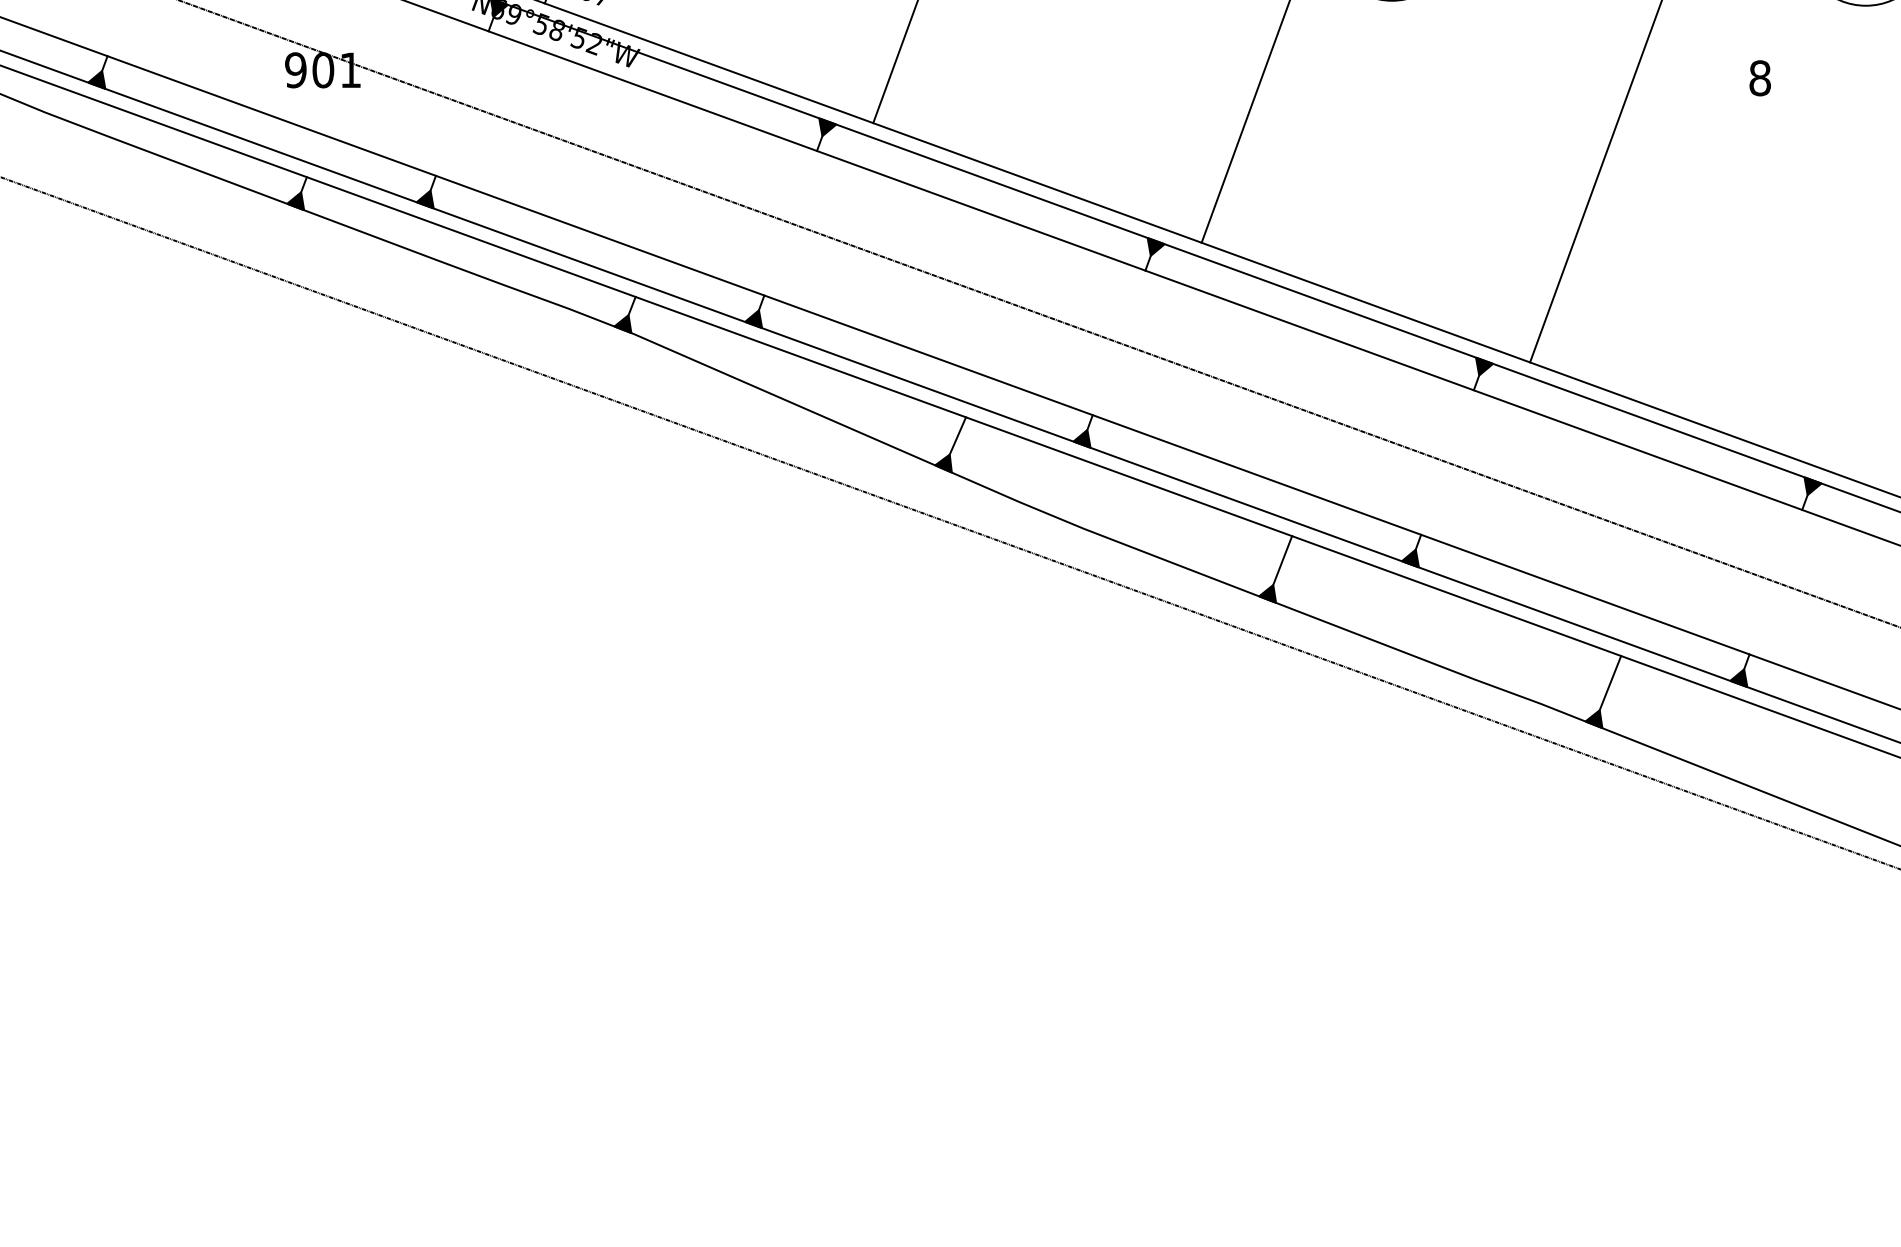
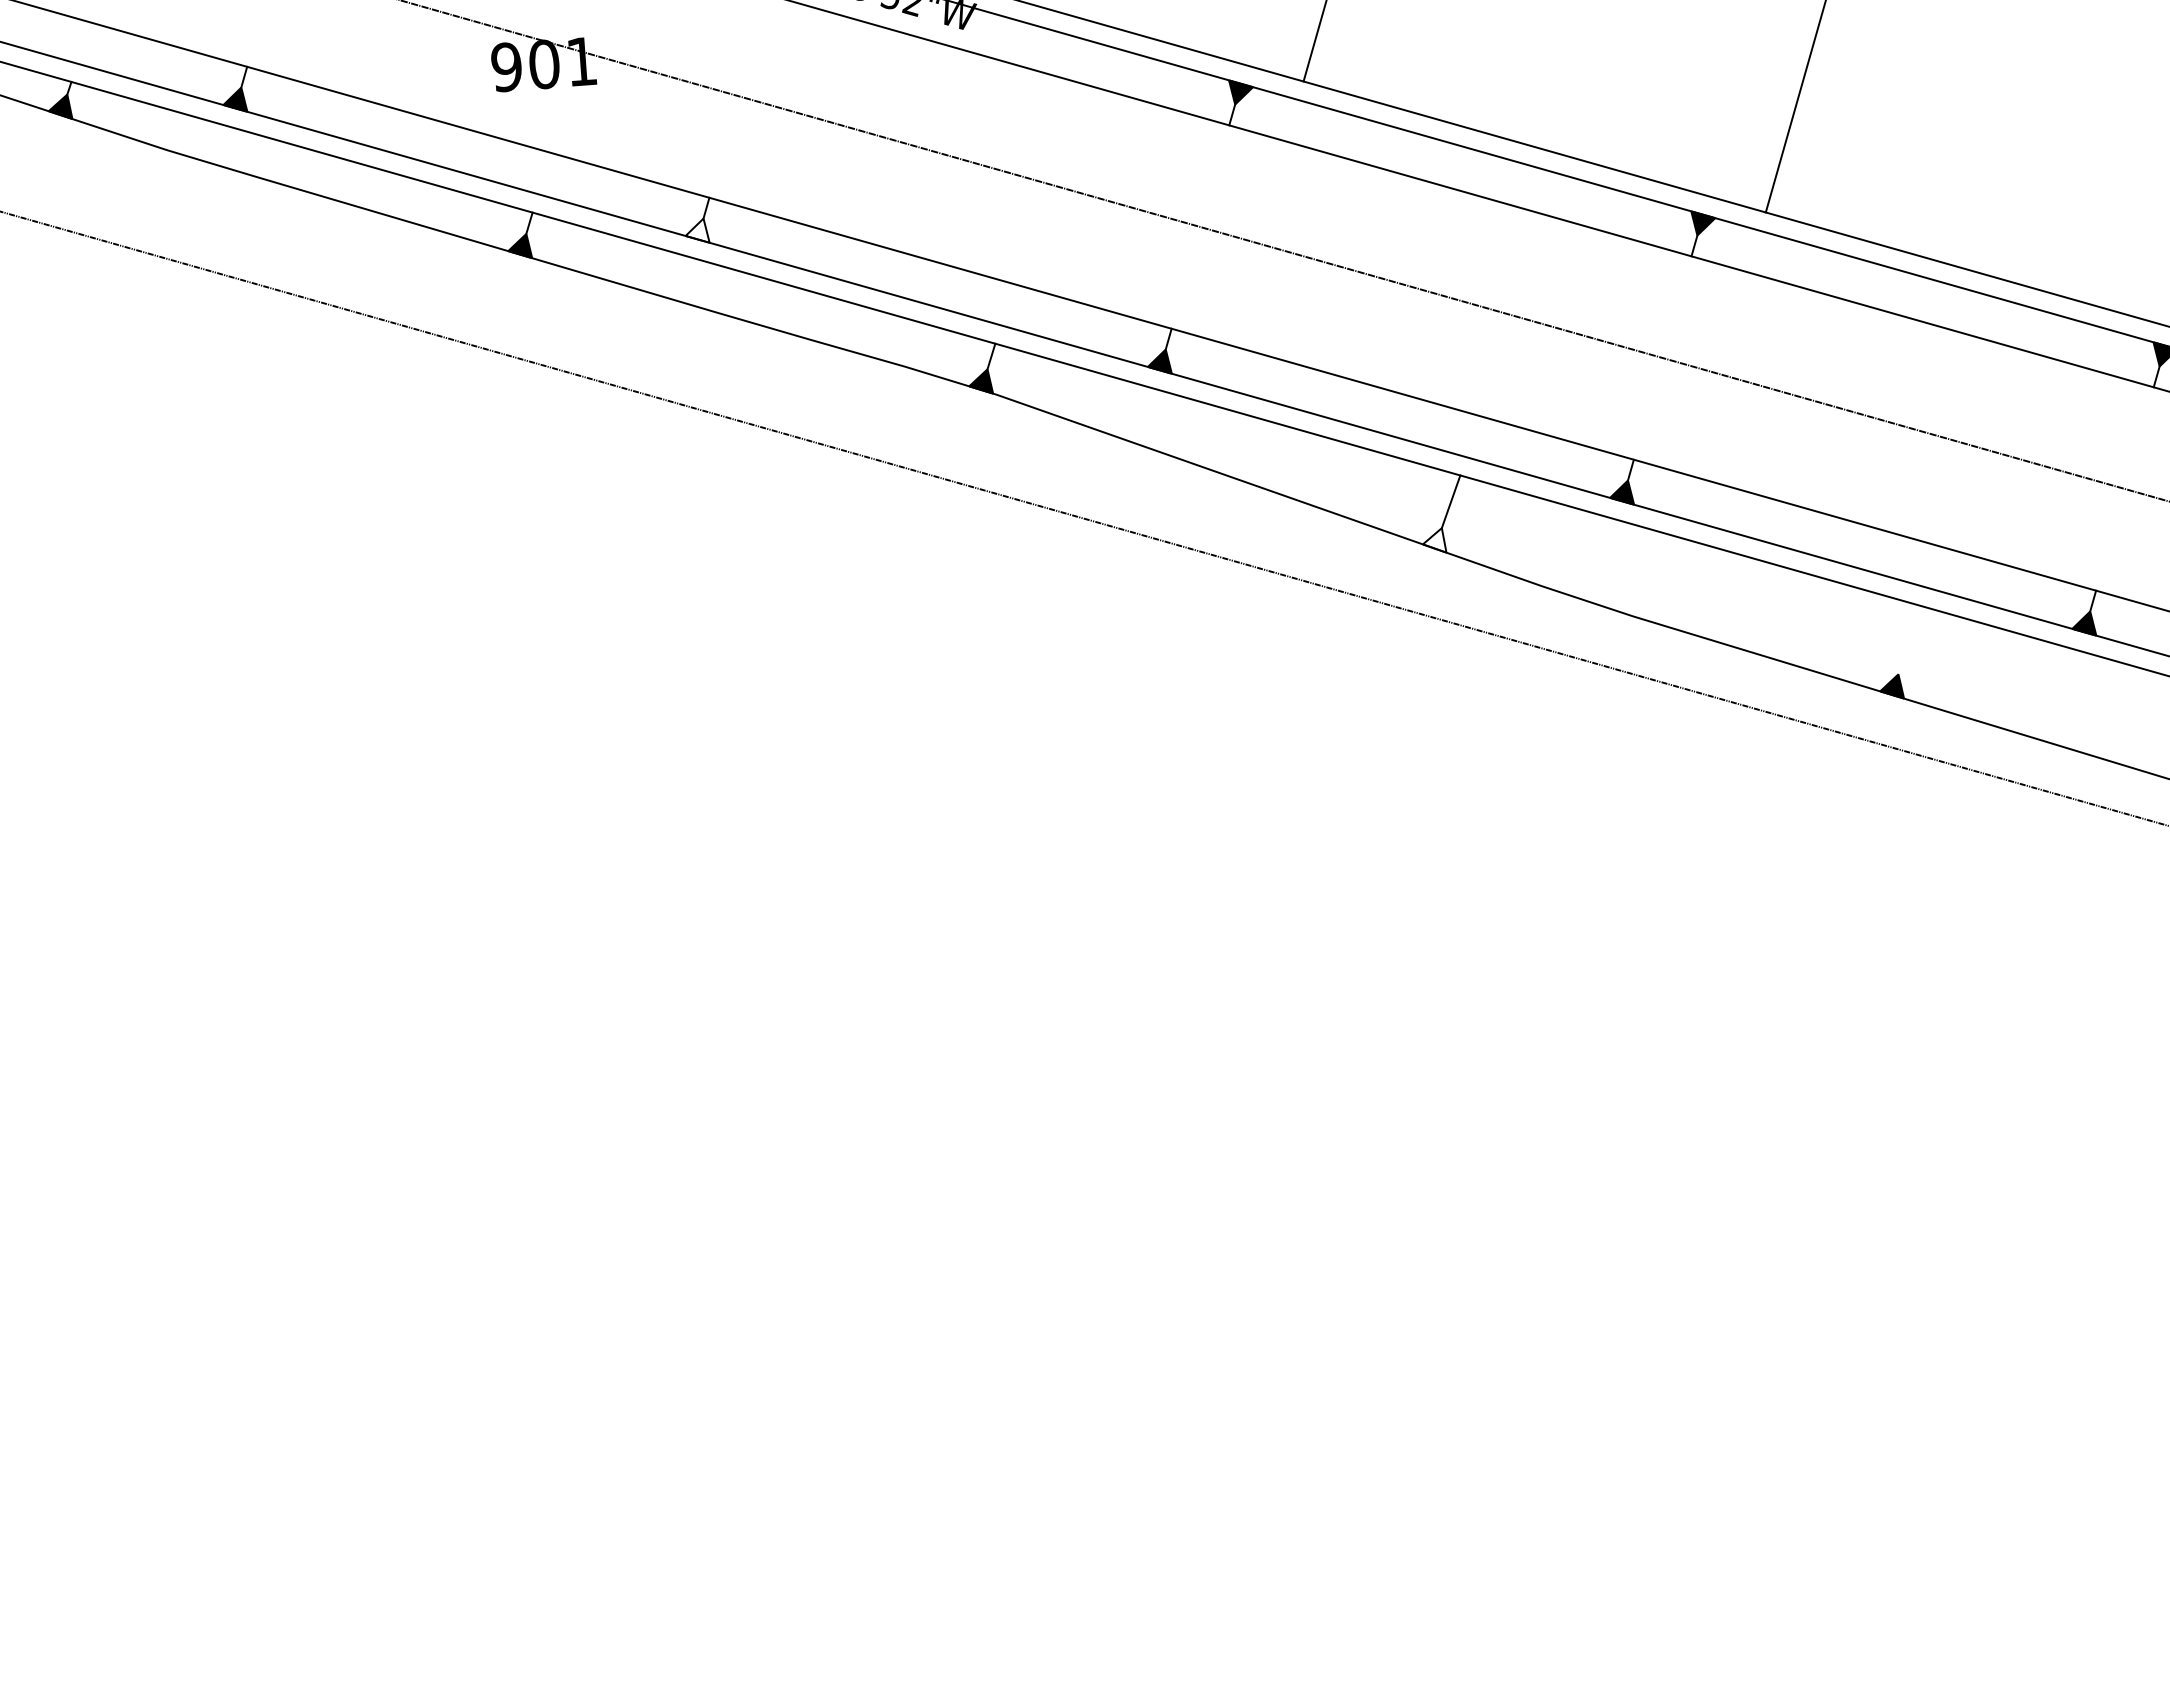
fill: (424, 199) -> (696, 231), removed
fill: (943, 463) -> (1434, 541), removed
line: (1282, 560) -> (1908, 639), removed

